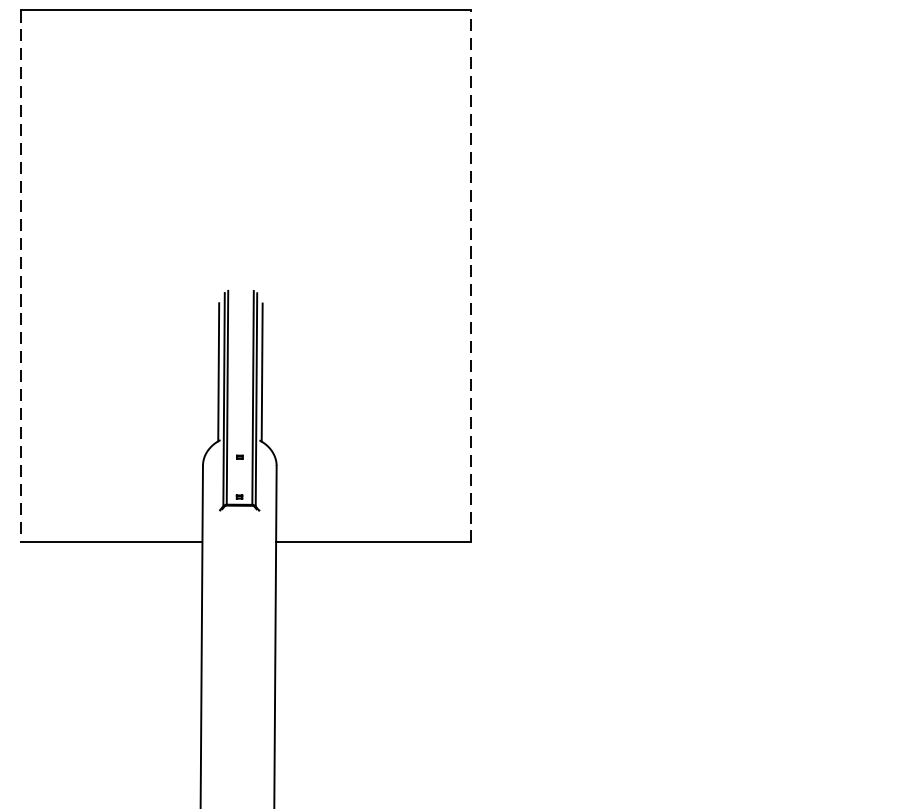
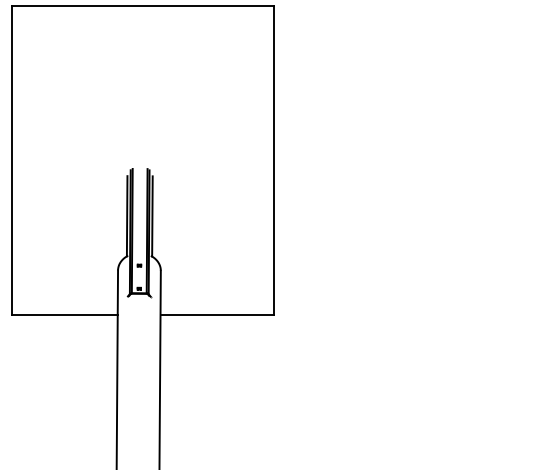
line: (21, 276) -> (12, 160), dashed -> solid
line: (470, 276) -> (273, 160), dashed -> solid

